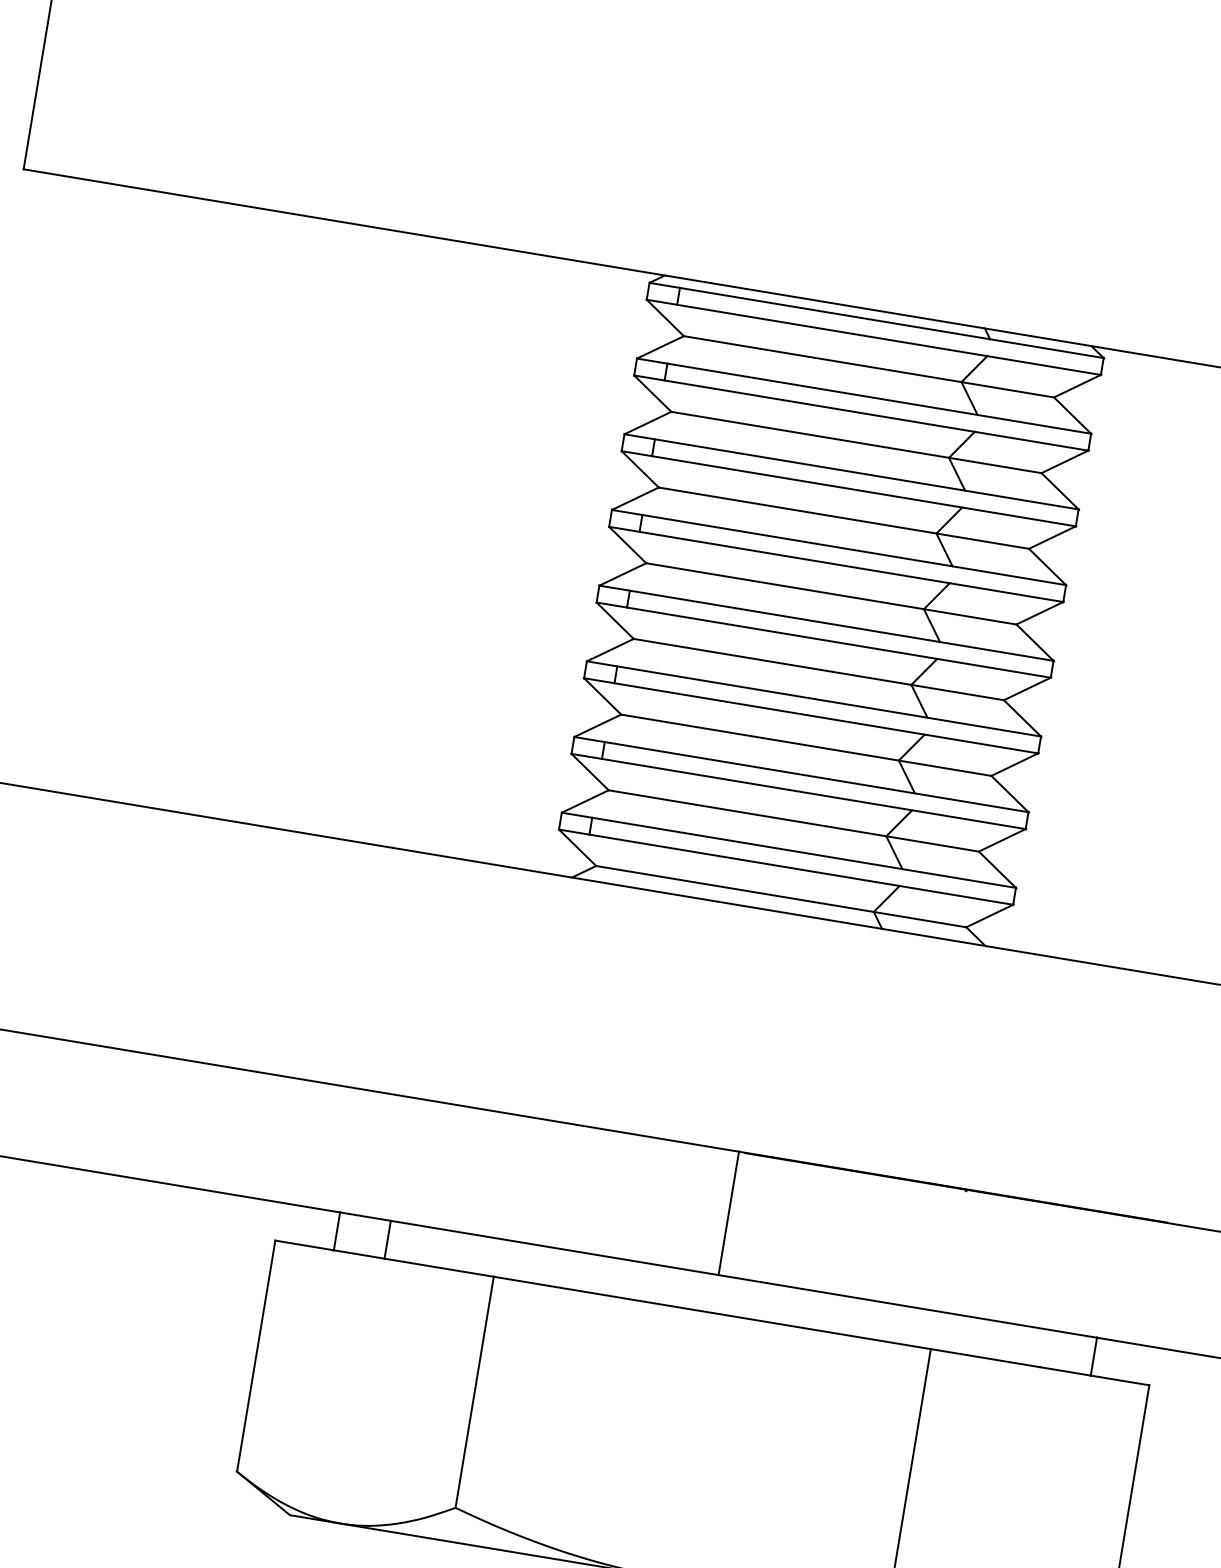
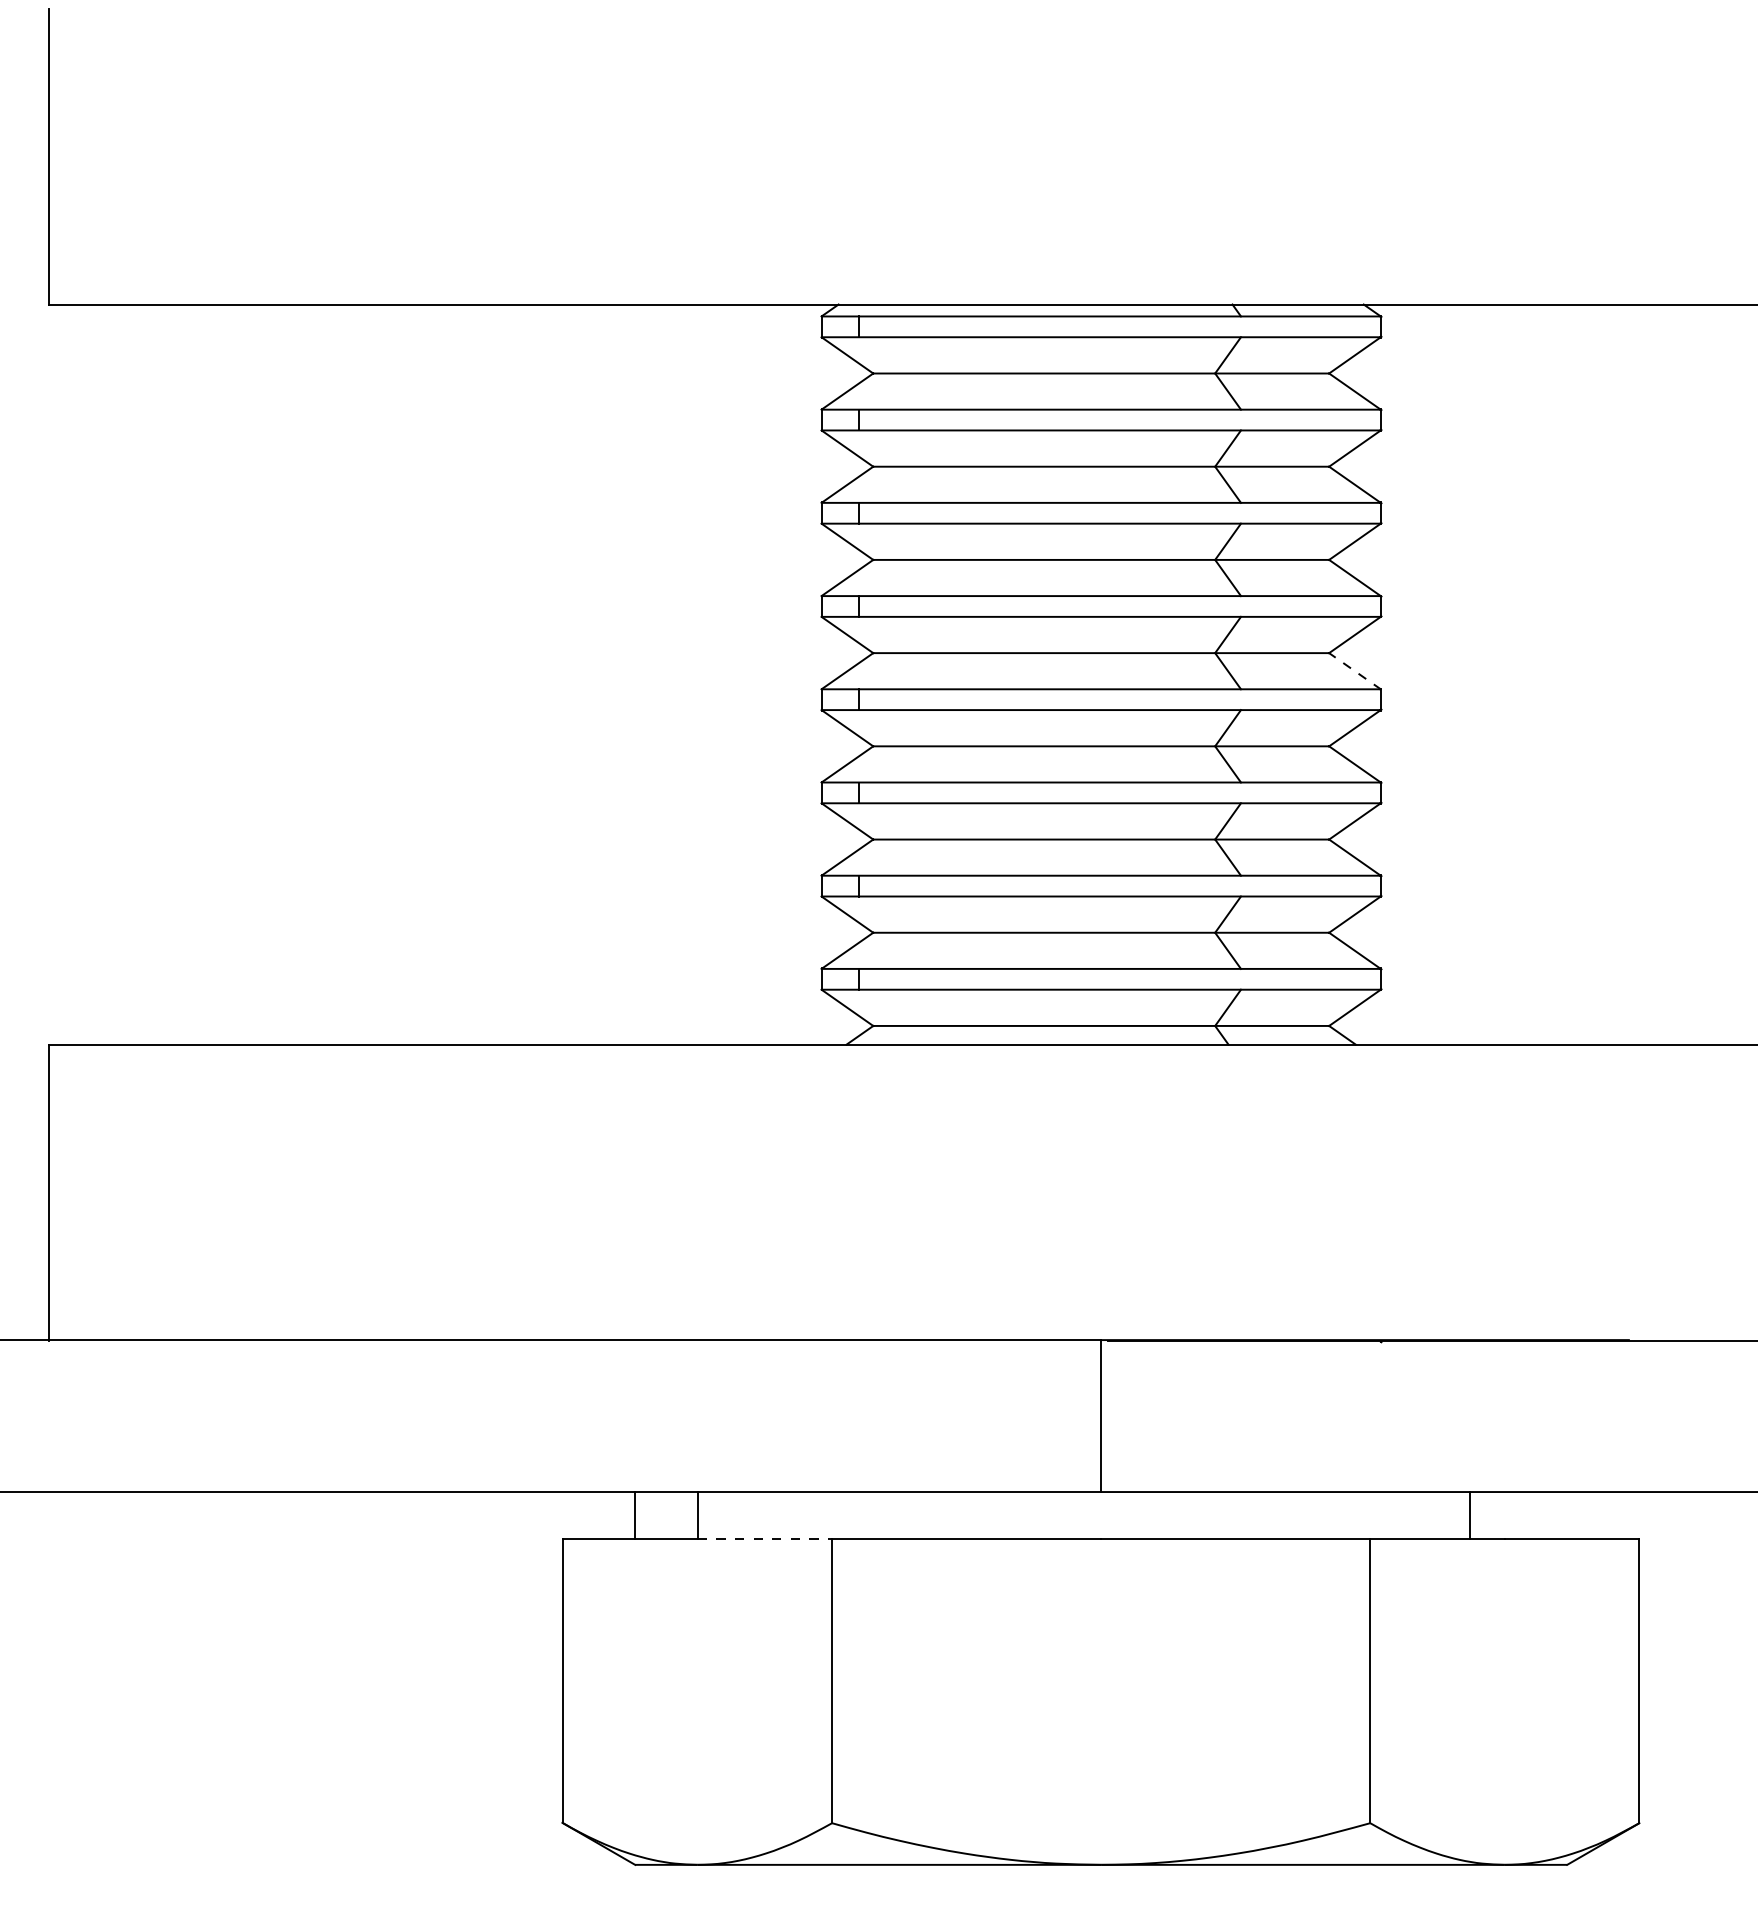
line: (1035, 642) -> (1355, 671), solid -> dashed
line: (439, 1267) -> (765, 1538), solid -> dashed
line: (1094, 1356) -> (1470, 1515), moved

